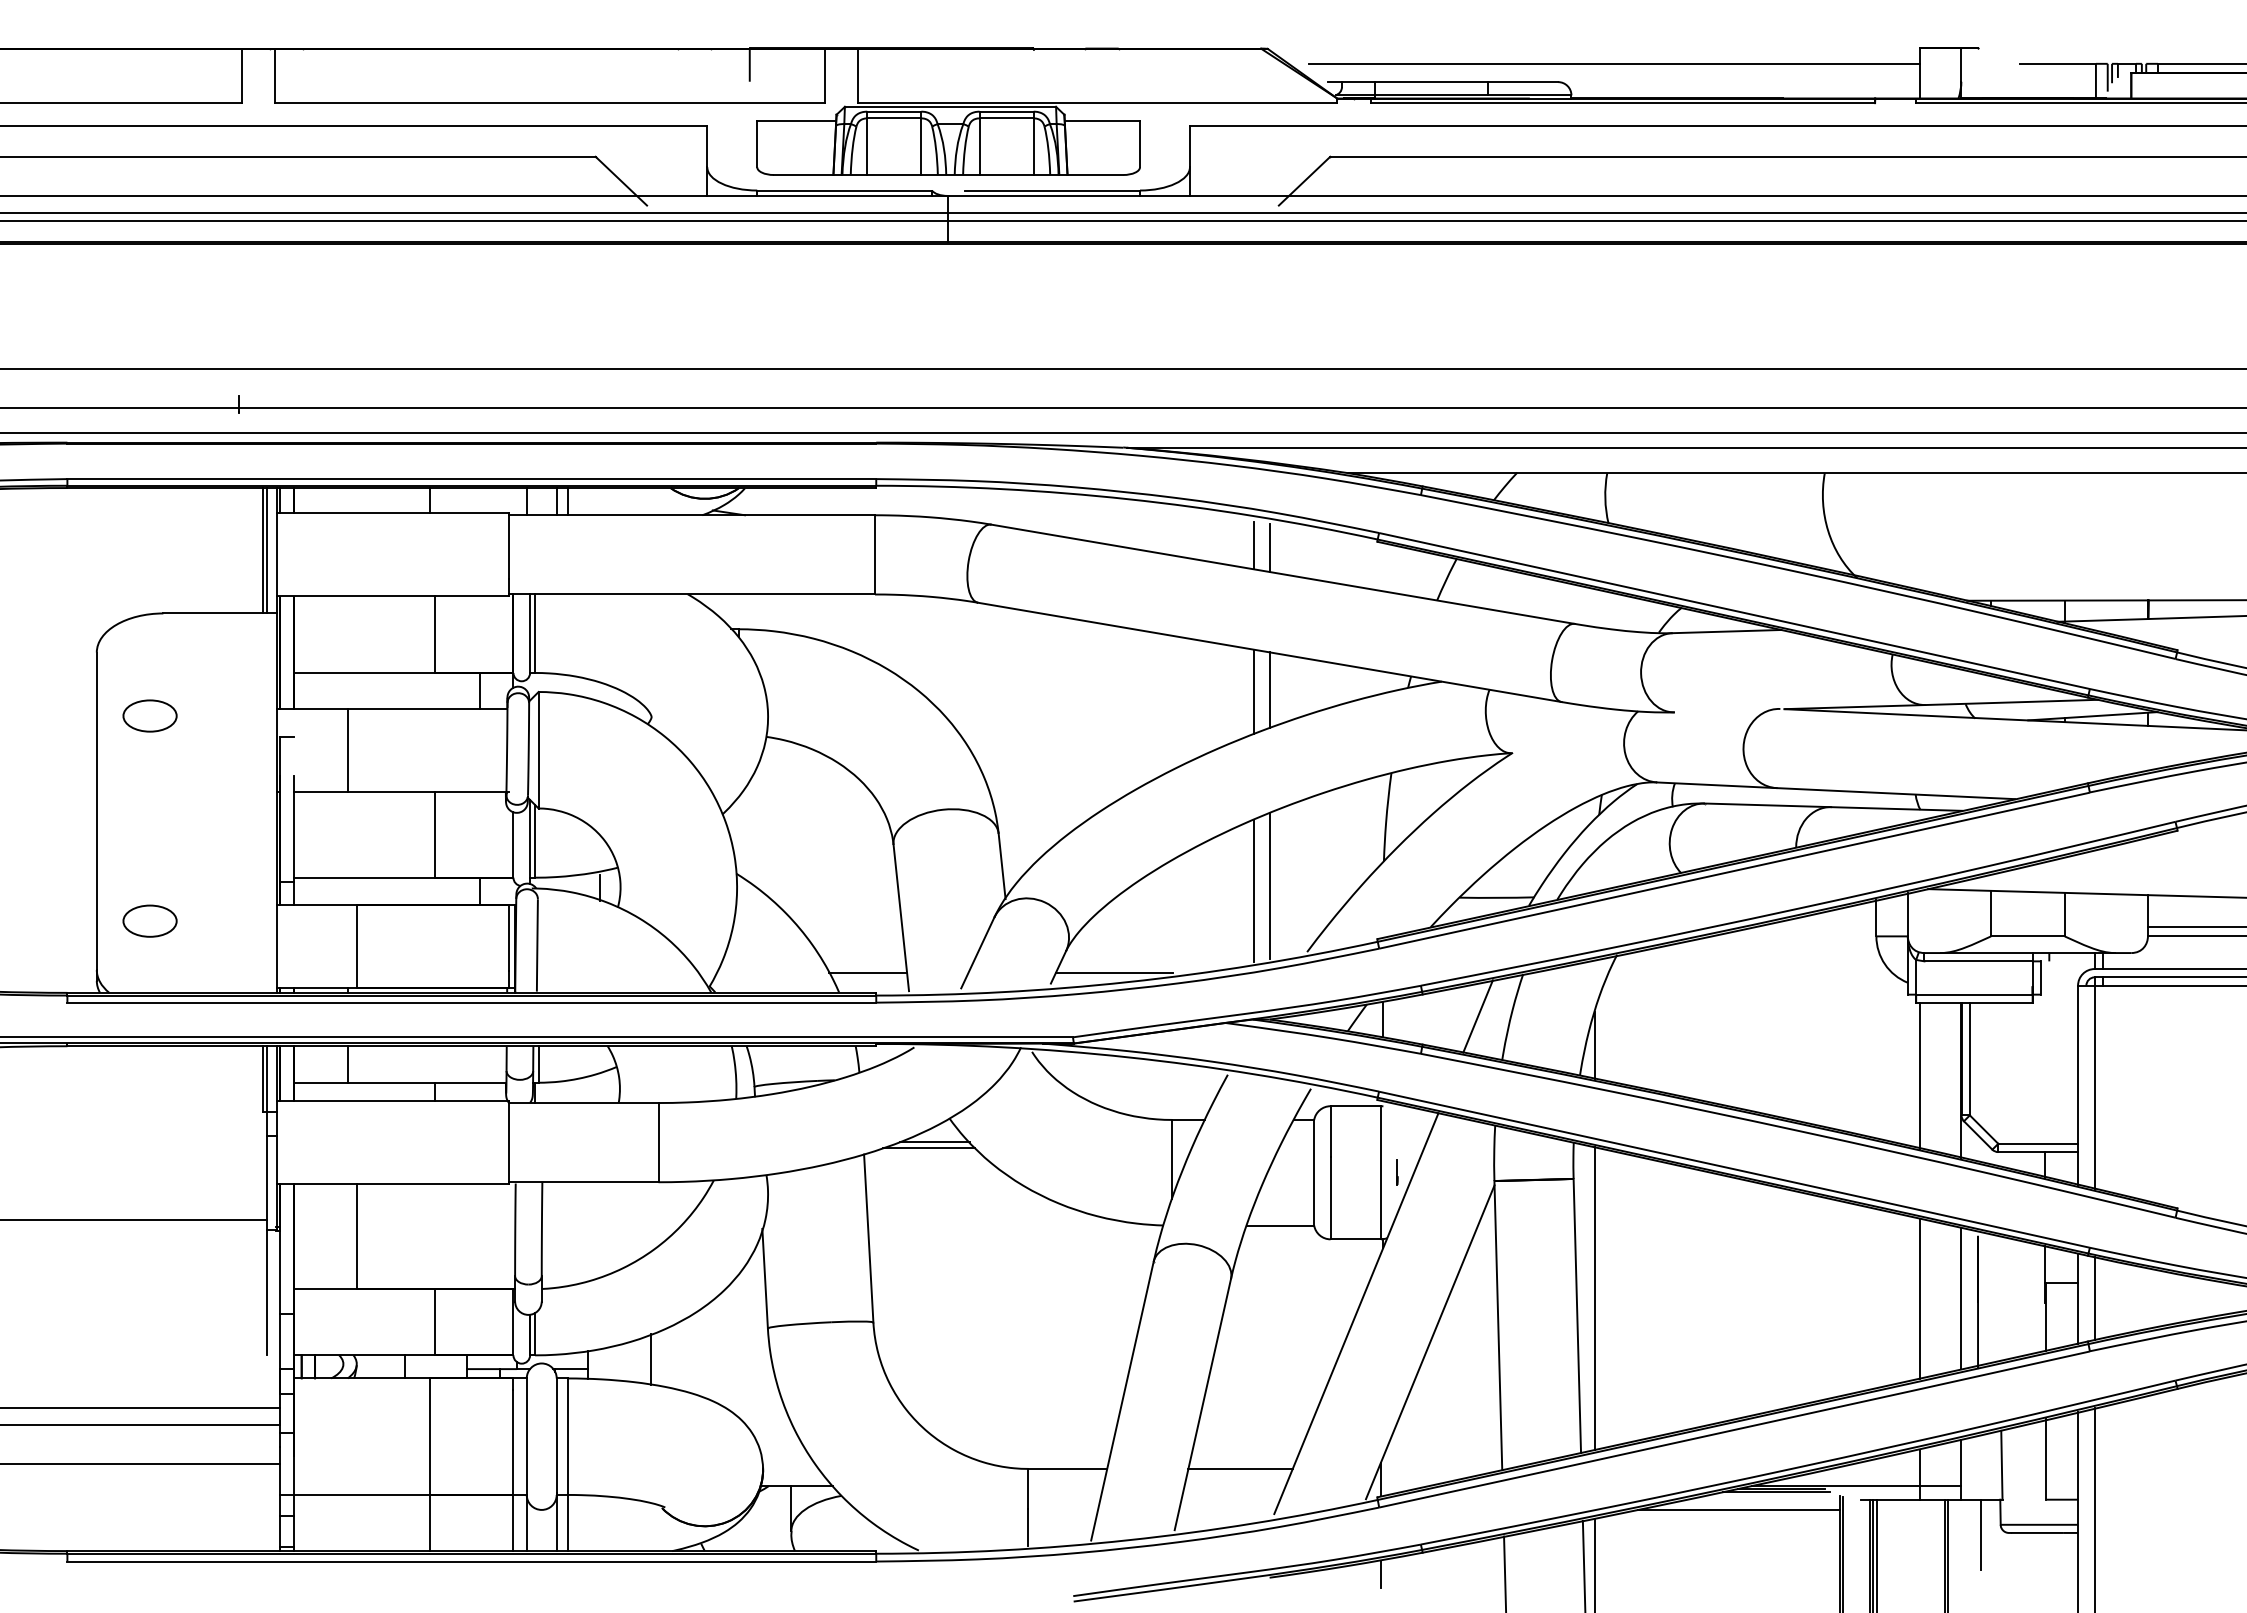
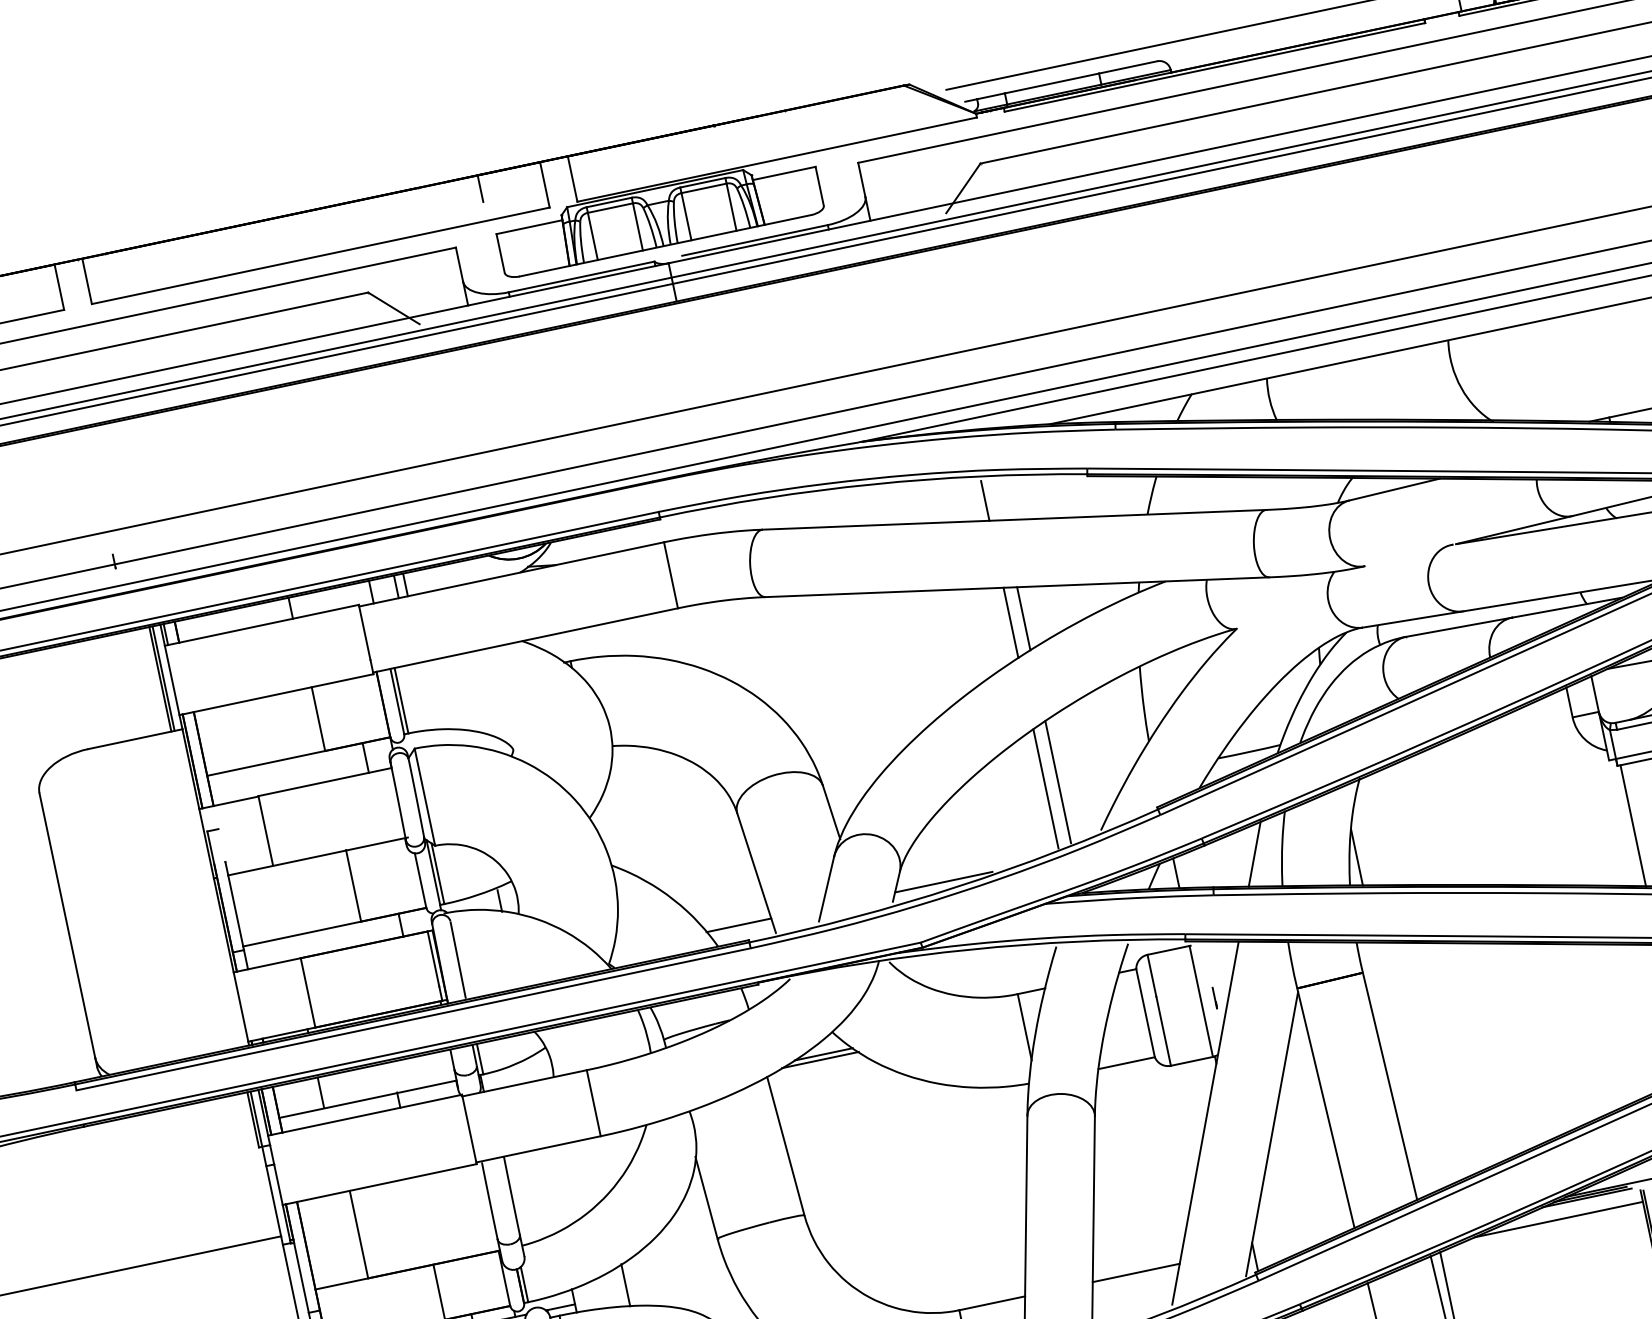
line: (1269, 548) -> (998, 500), removed
part: (149, 715) -> (94, 836), removed
part: (149, 920) -> (130, 1007), removed
line: (1594, 1298) -> (1401, 1068), removed

